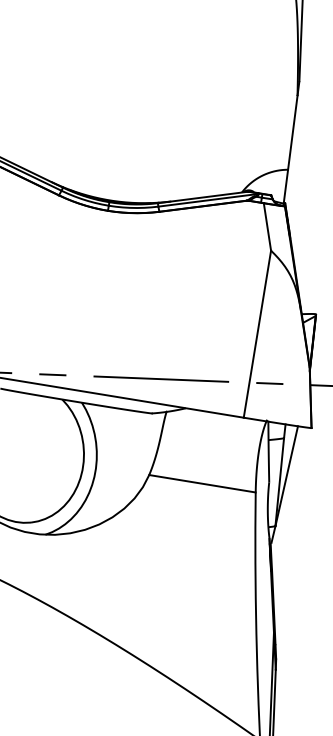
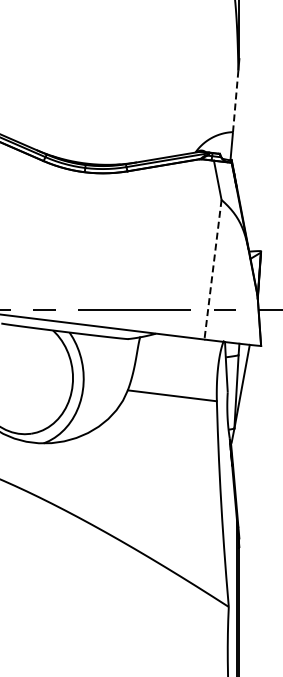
line: (292, 133) -> (235, 101), solid -> dashed
line: (256, 335) -> (212, 270), solid -> dashed

